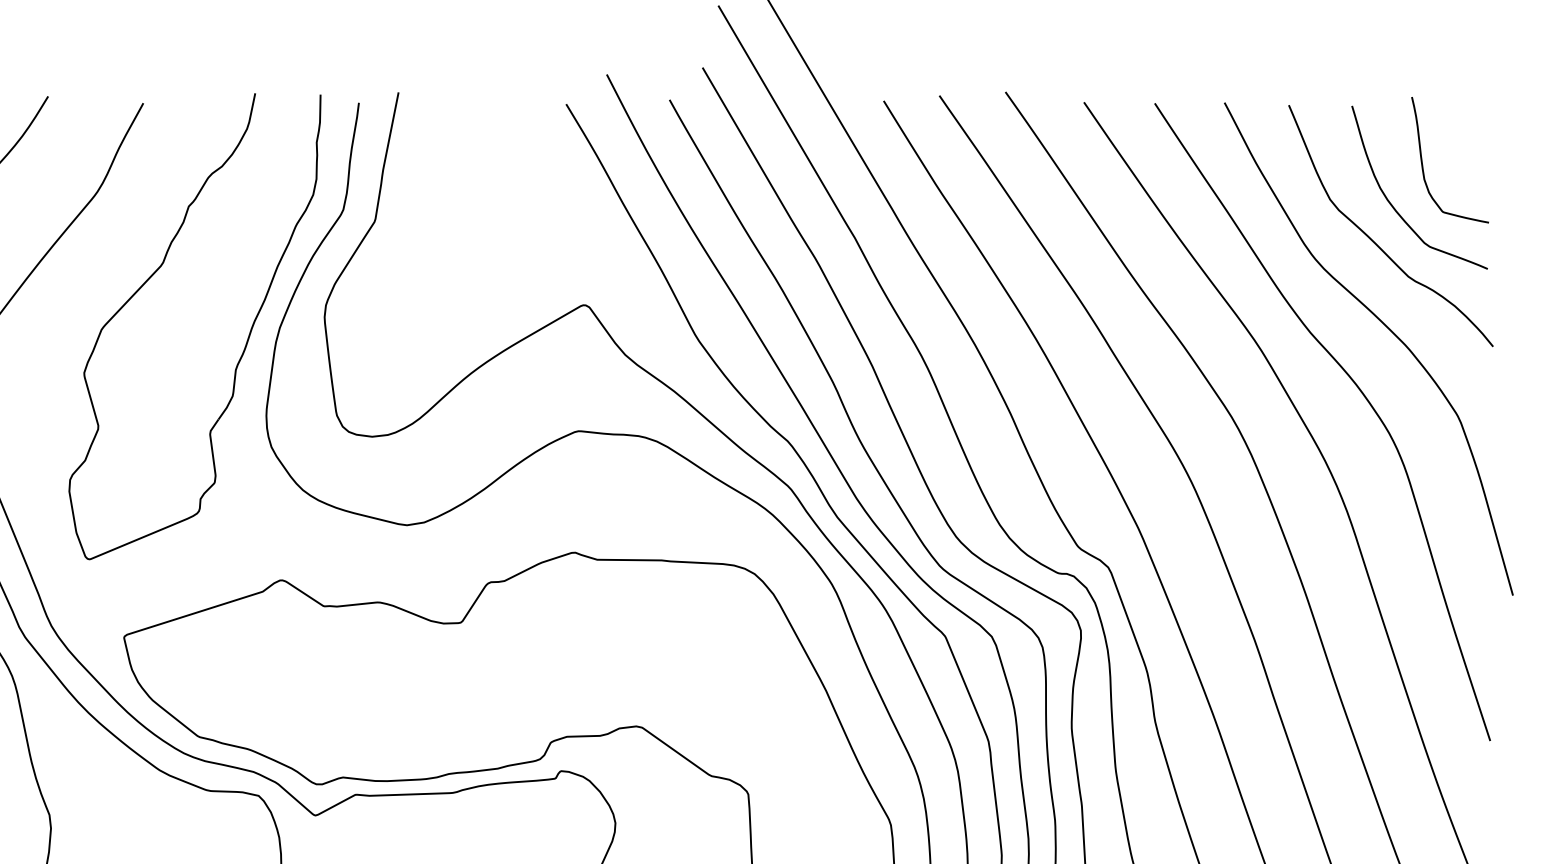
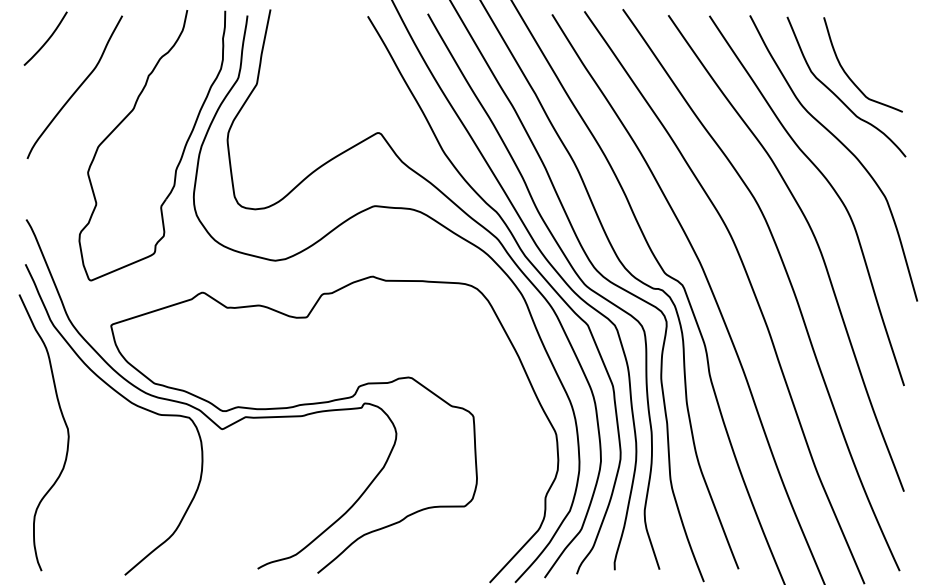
curve: (1423, 159) -> (865, 48), removed

